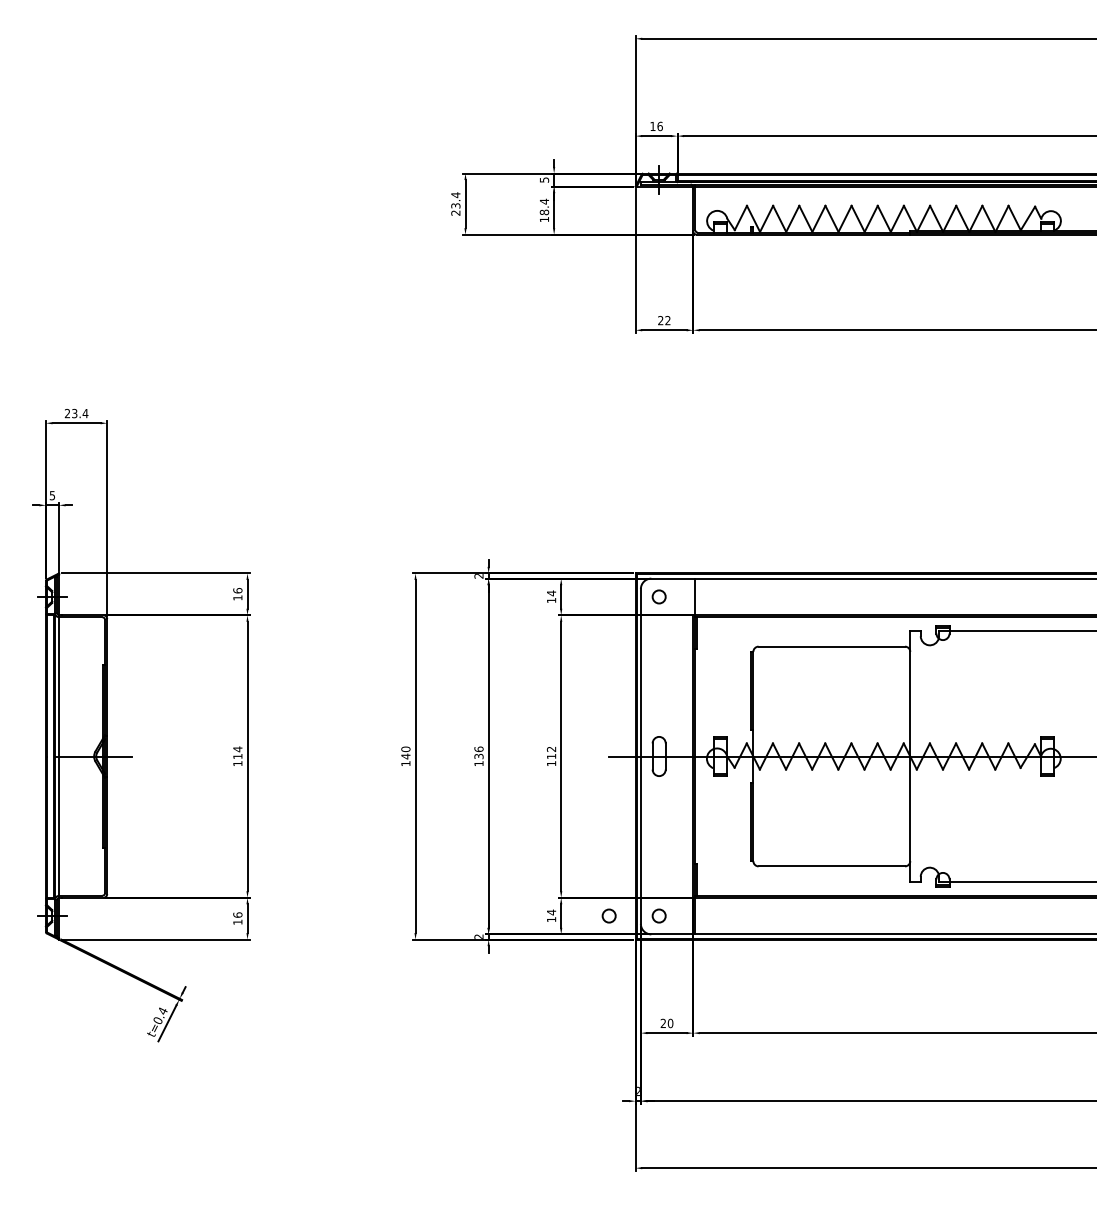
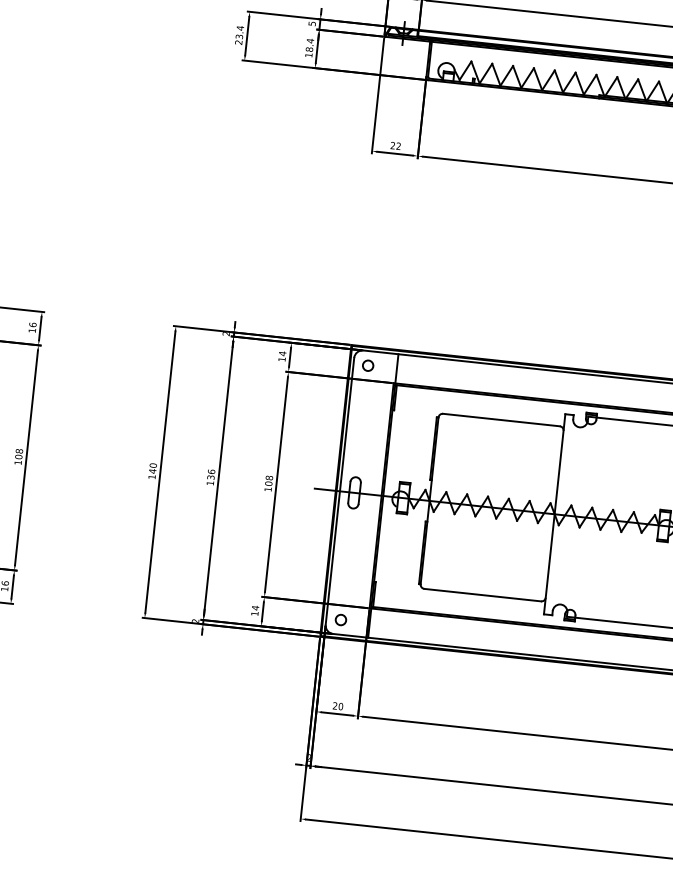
text: (237, 752) -> (18, 453), 114 -> 108
text: (551, 752) -> (269, 480), 112 -> 108
circle: (608, 915) -> (300, 615), removed

